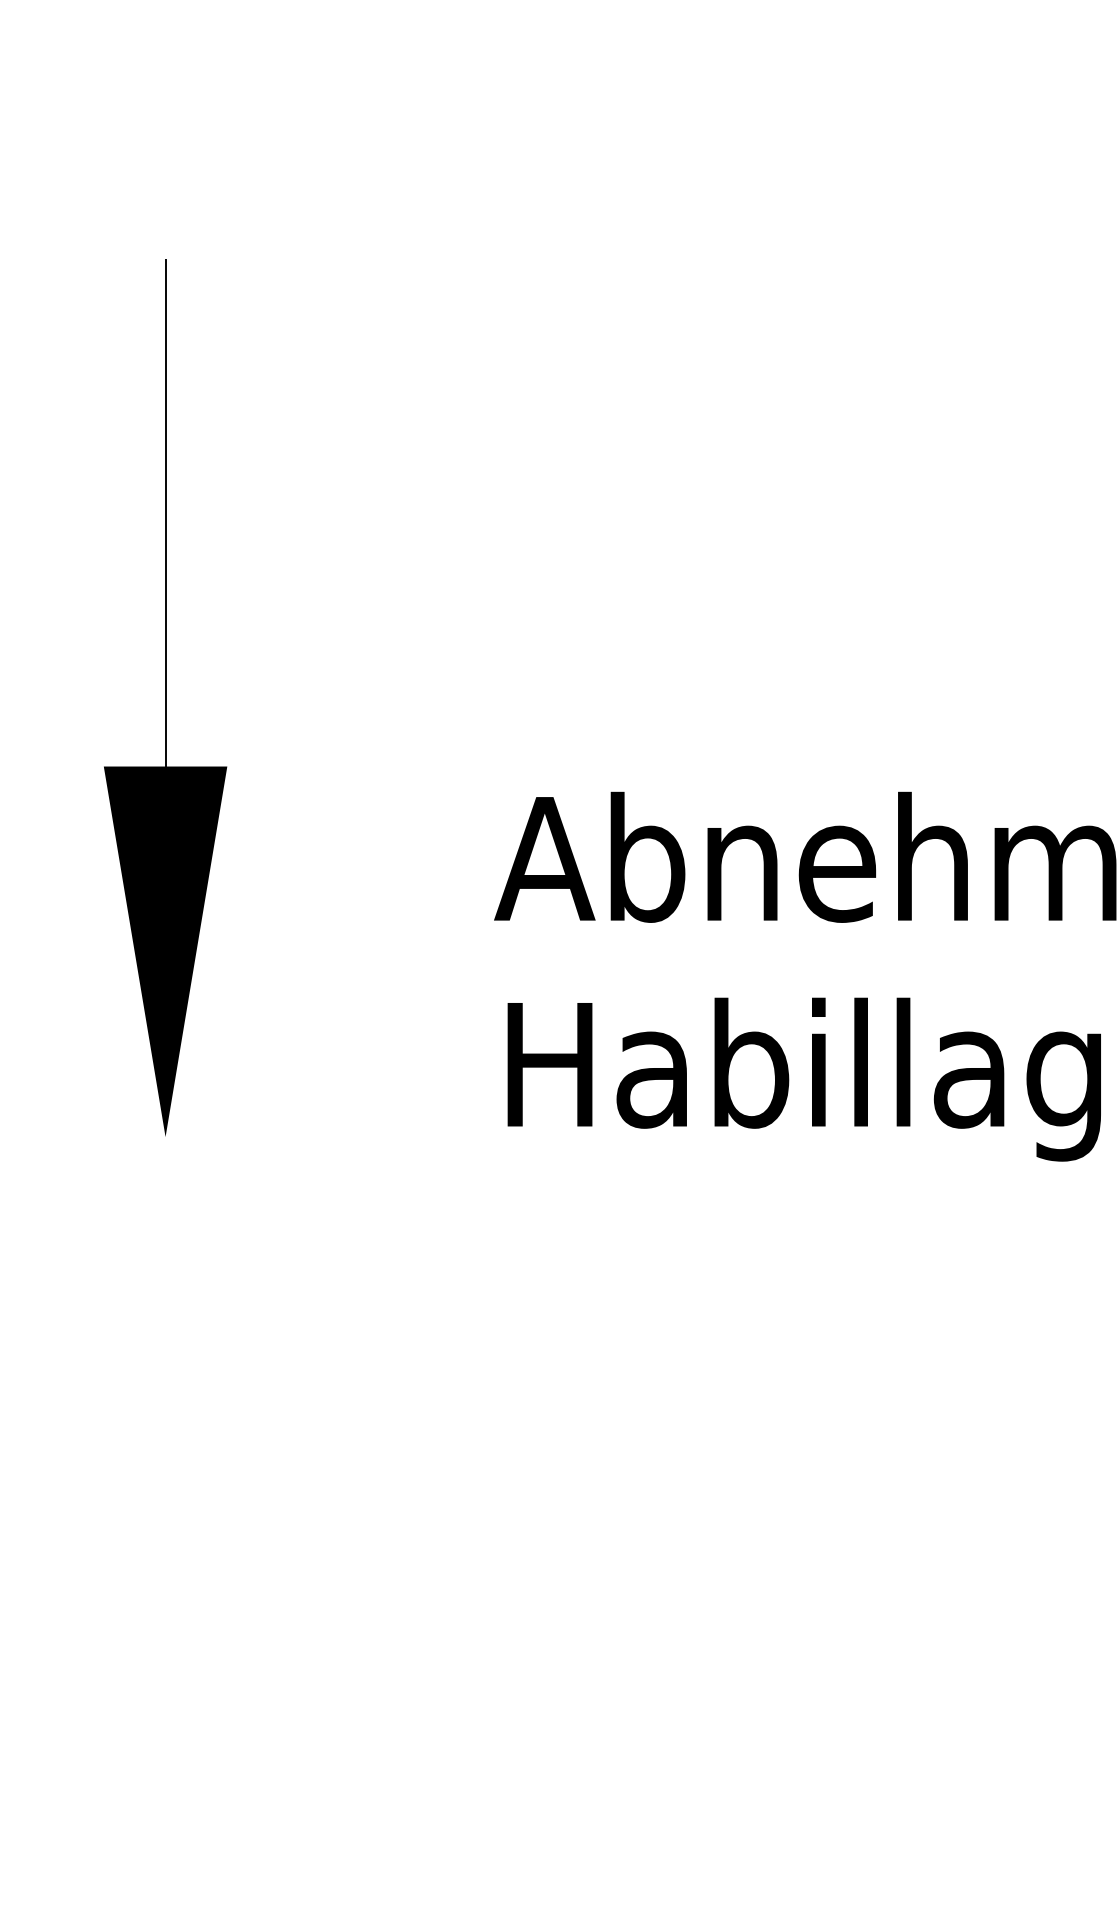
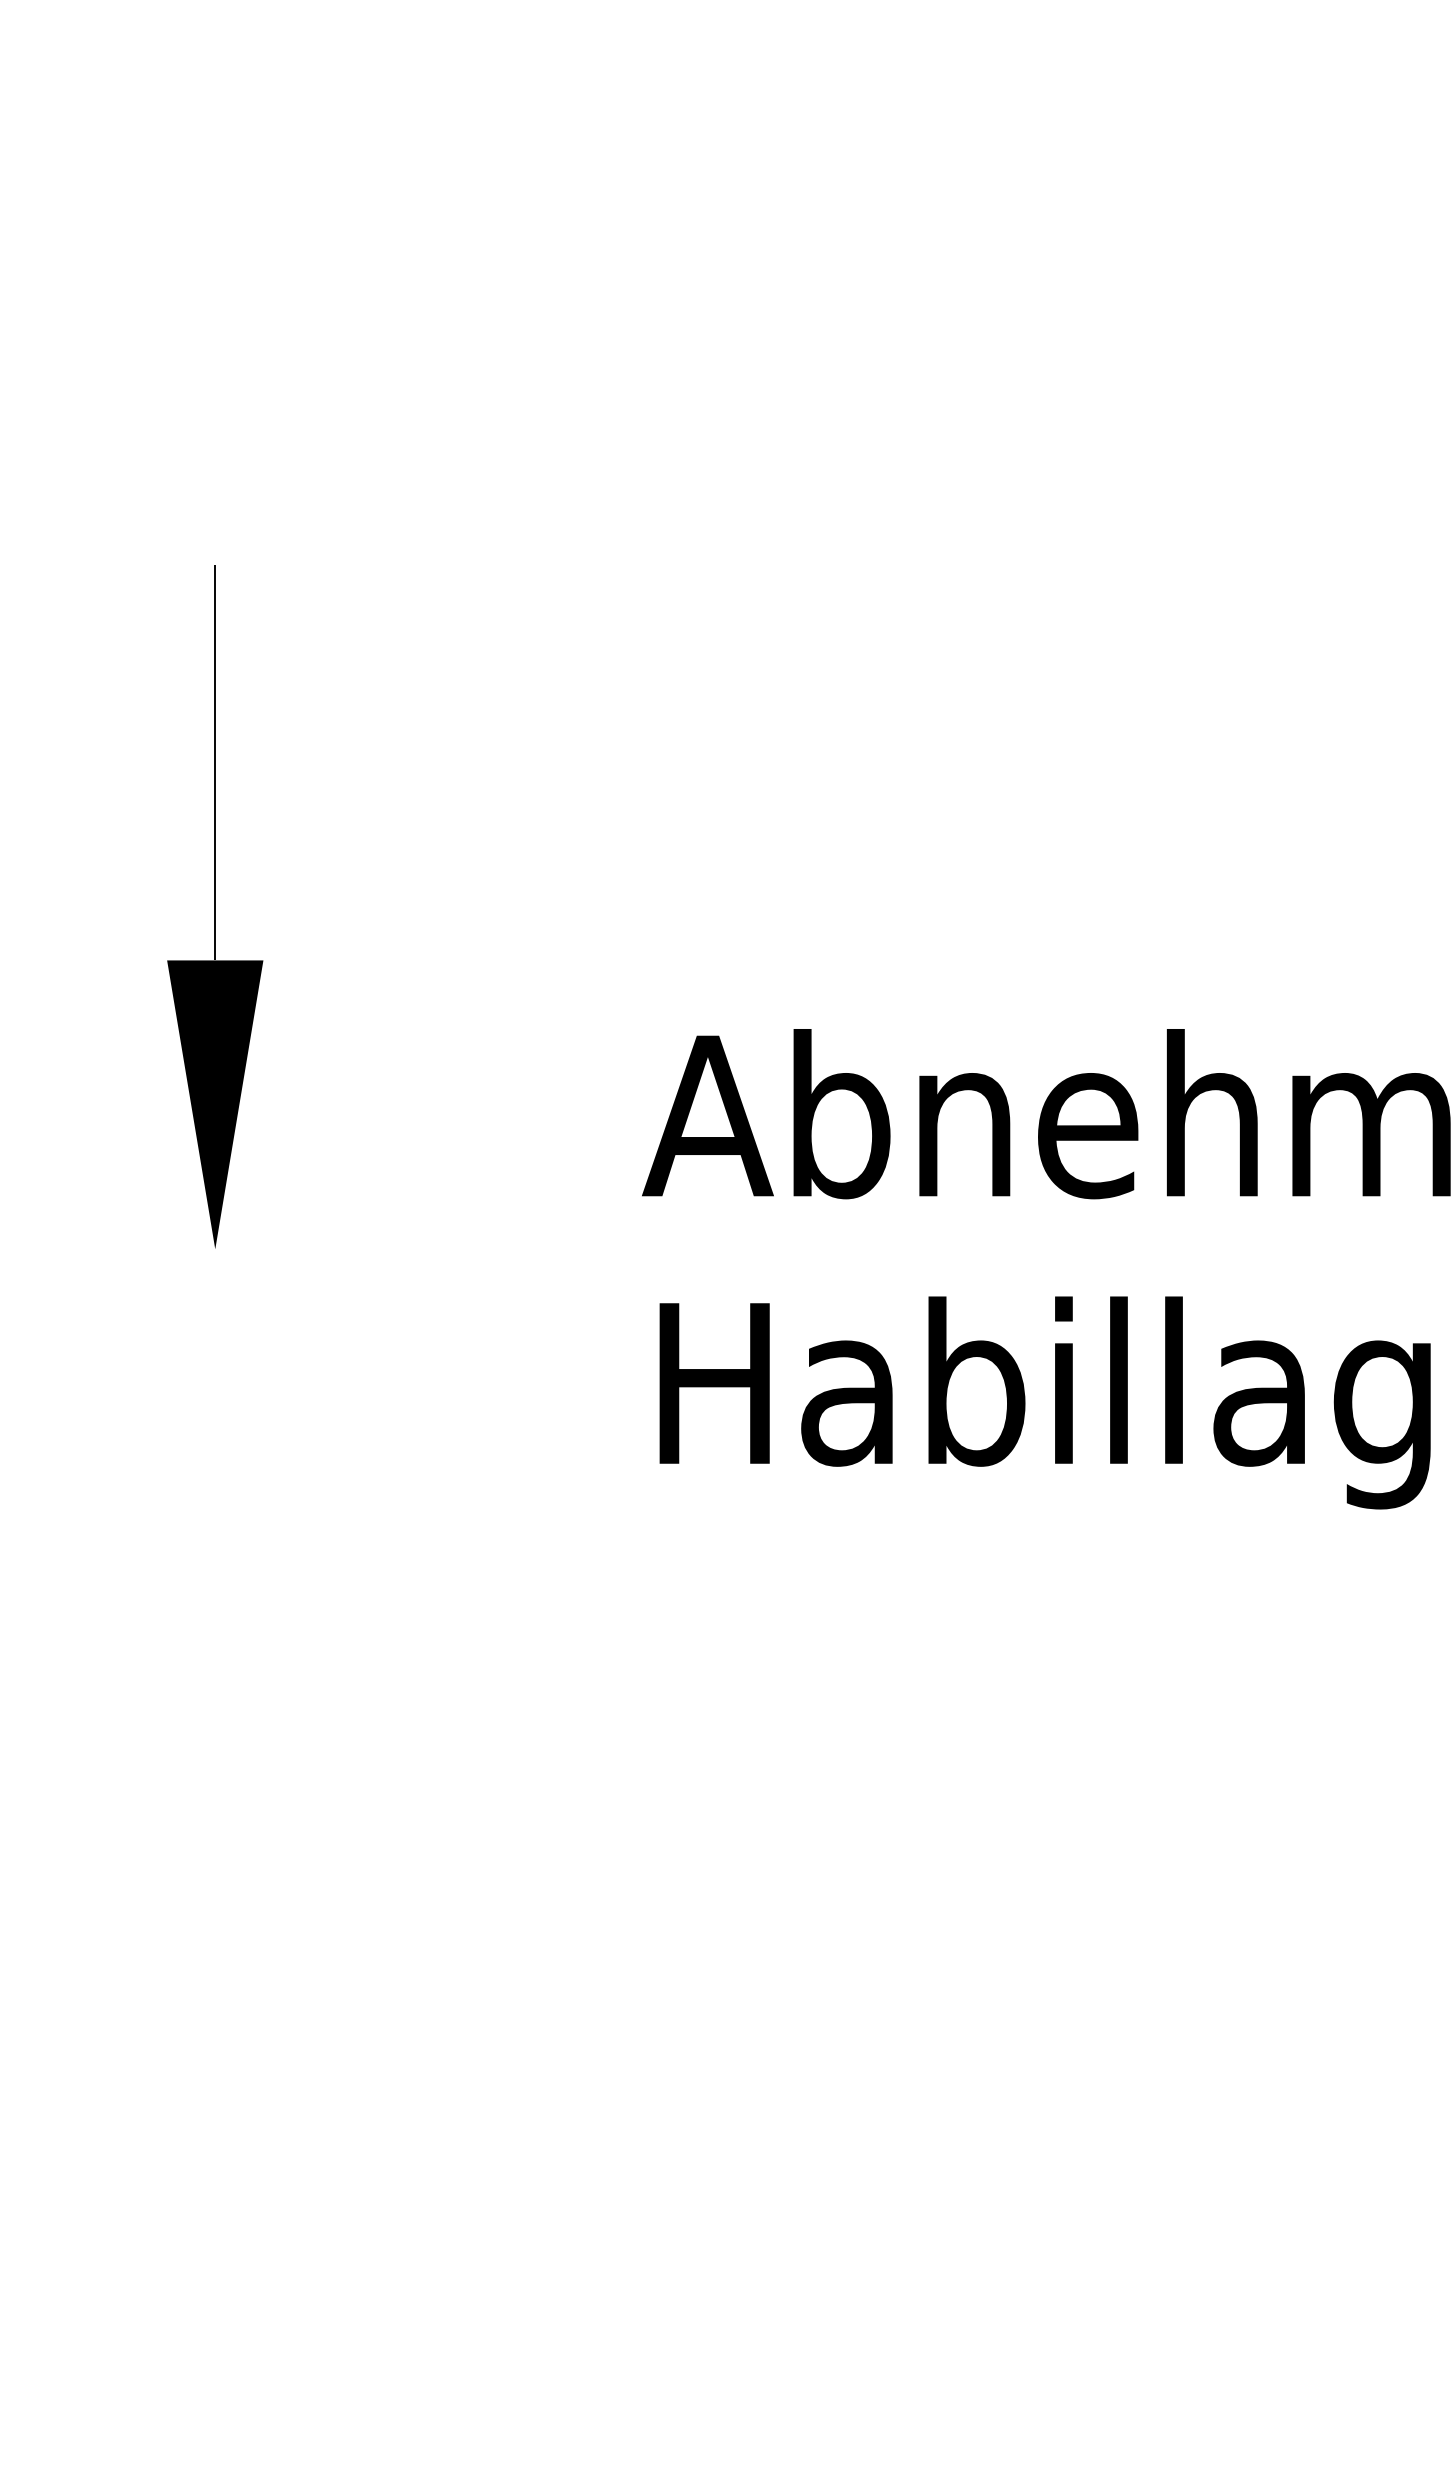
part: (165, 697) -> (215, 906), size x0.6

